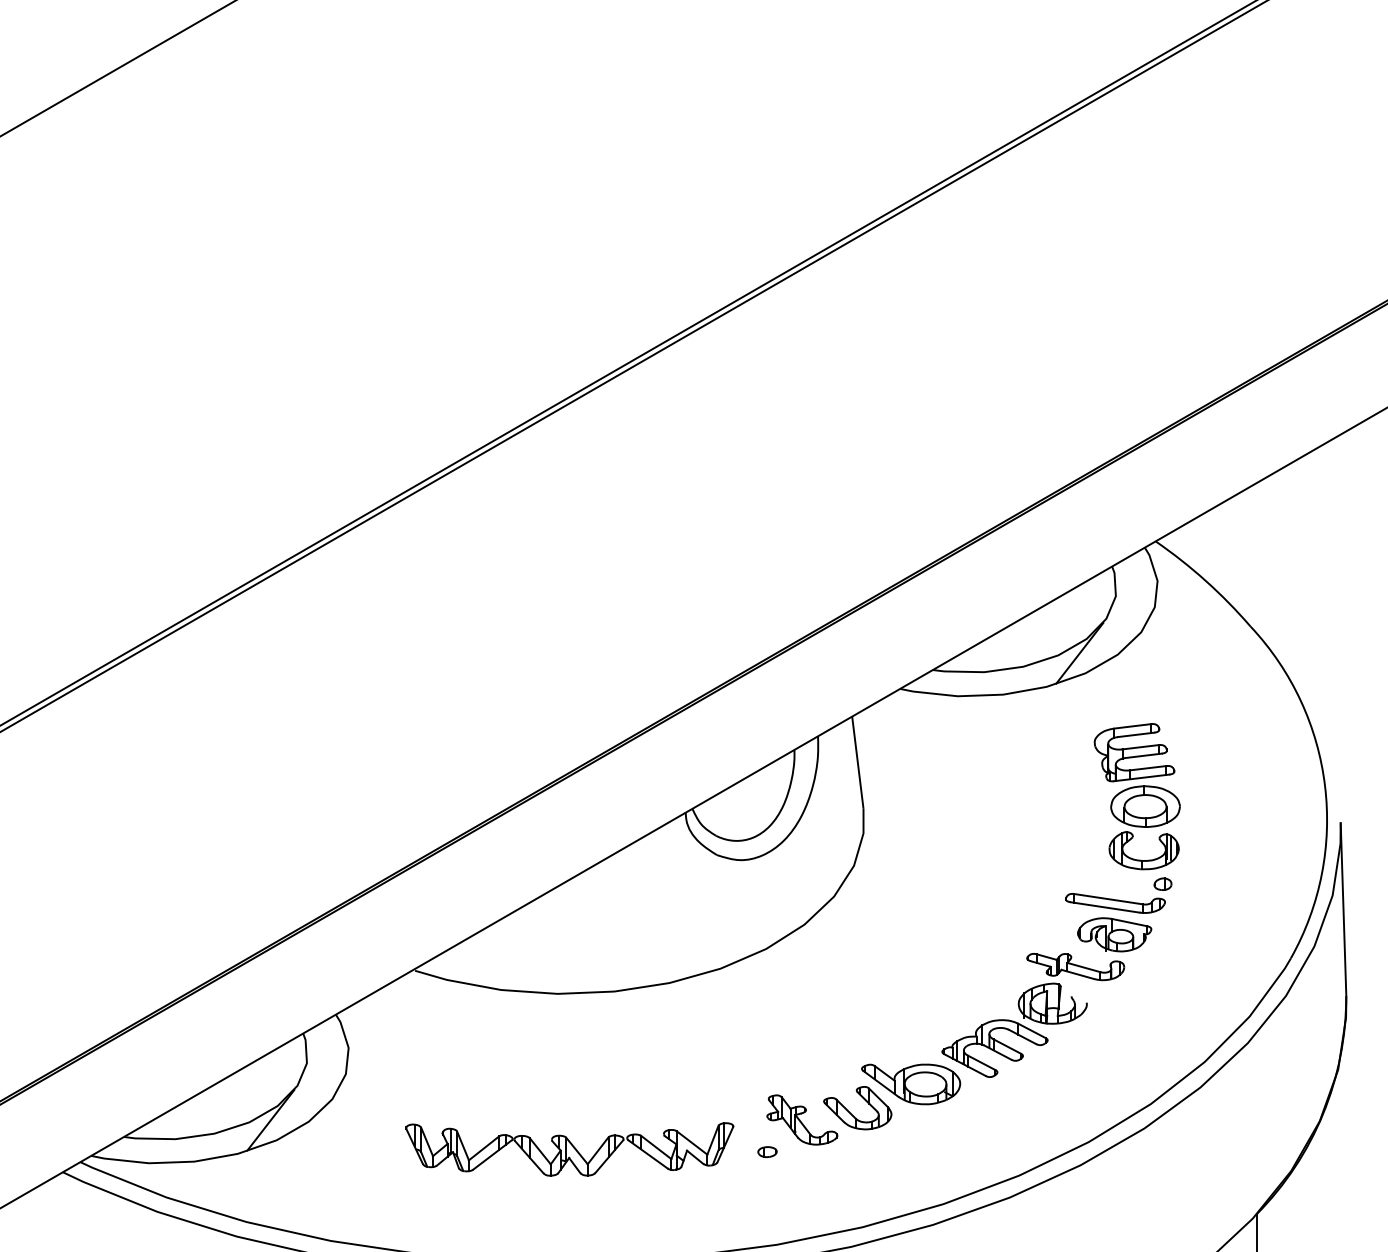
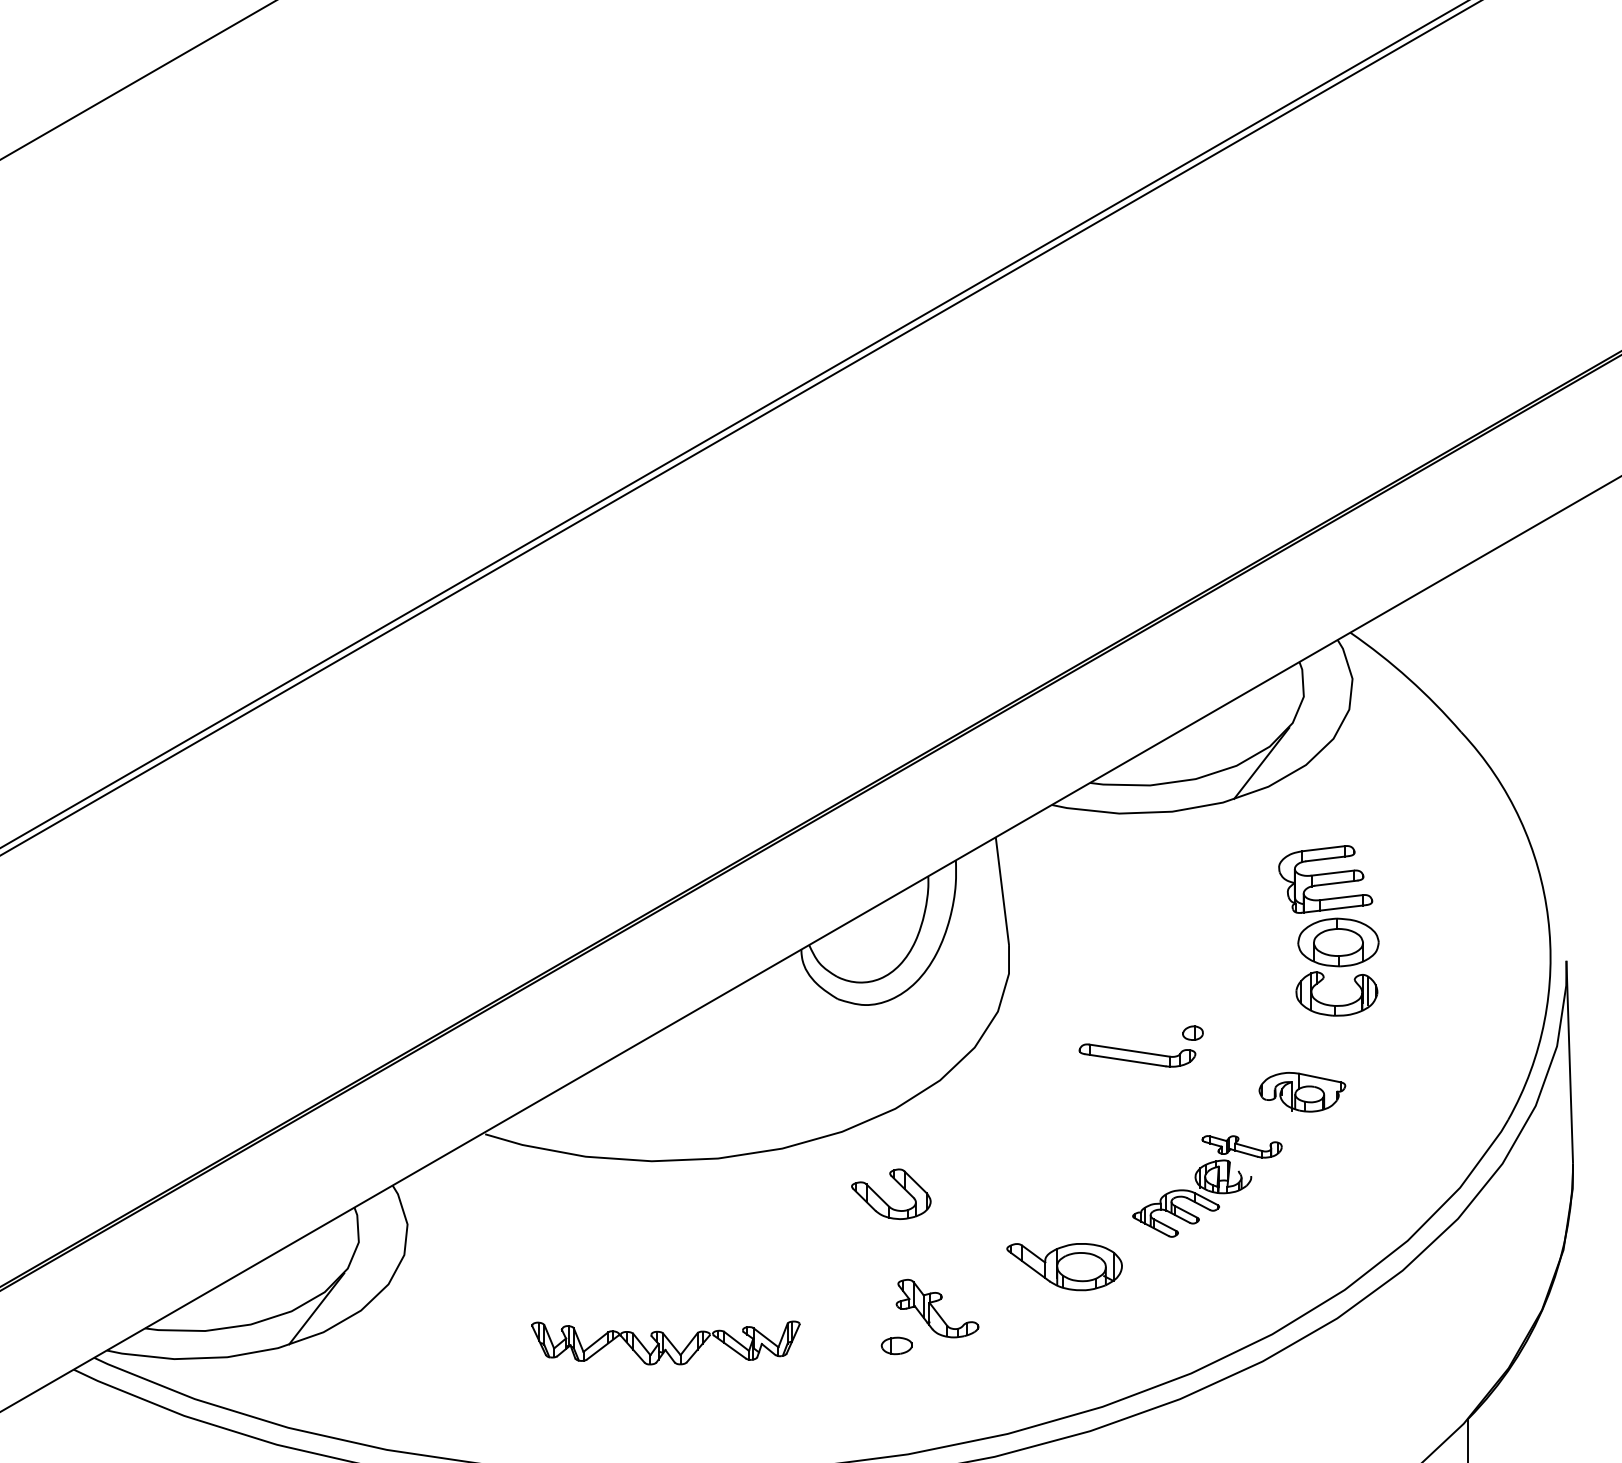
part: (1118, 895) -> (1141, 1046), moved
part: (1033, 1015) -> (1207, 1186), size x0.7
part: (851, 1113) -> (884, 1200), moved
part: (569, 1149) -> (665, 1343), size x0.7
part: (767, 1152) -> (896, 1346), size x1.4

